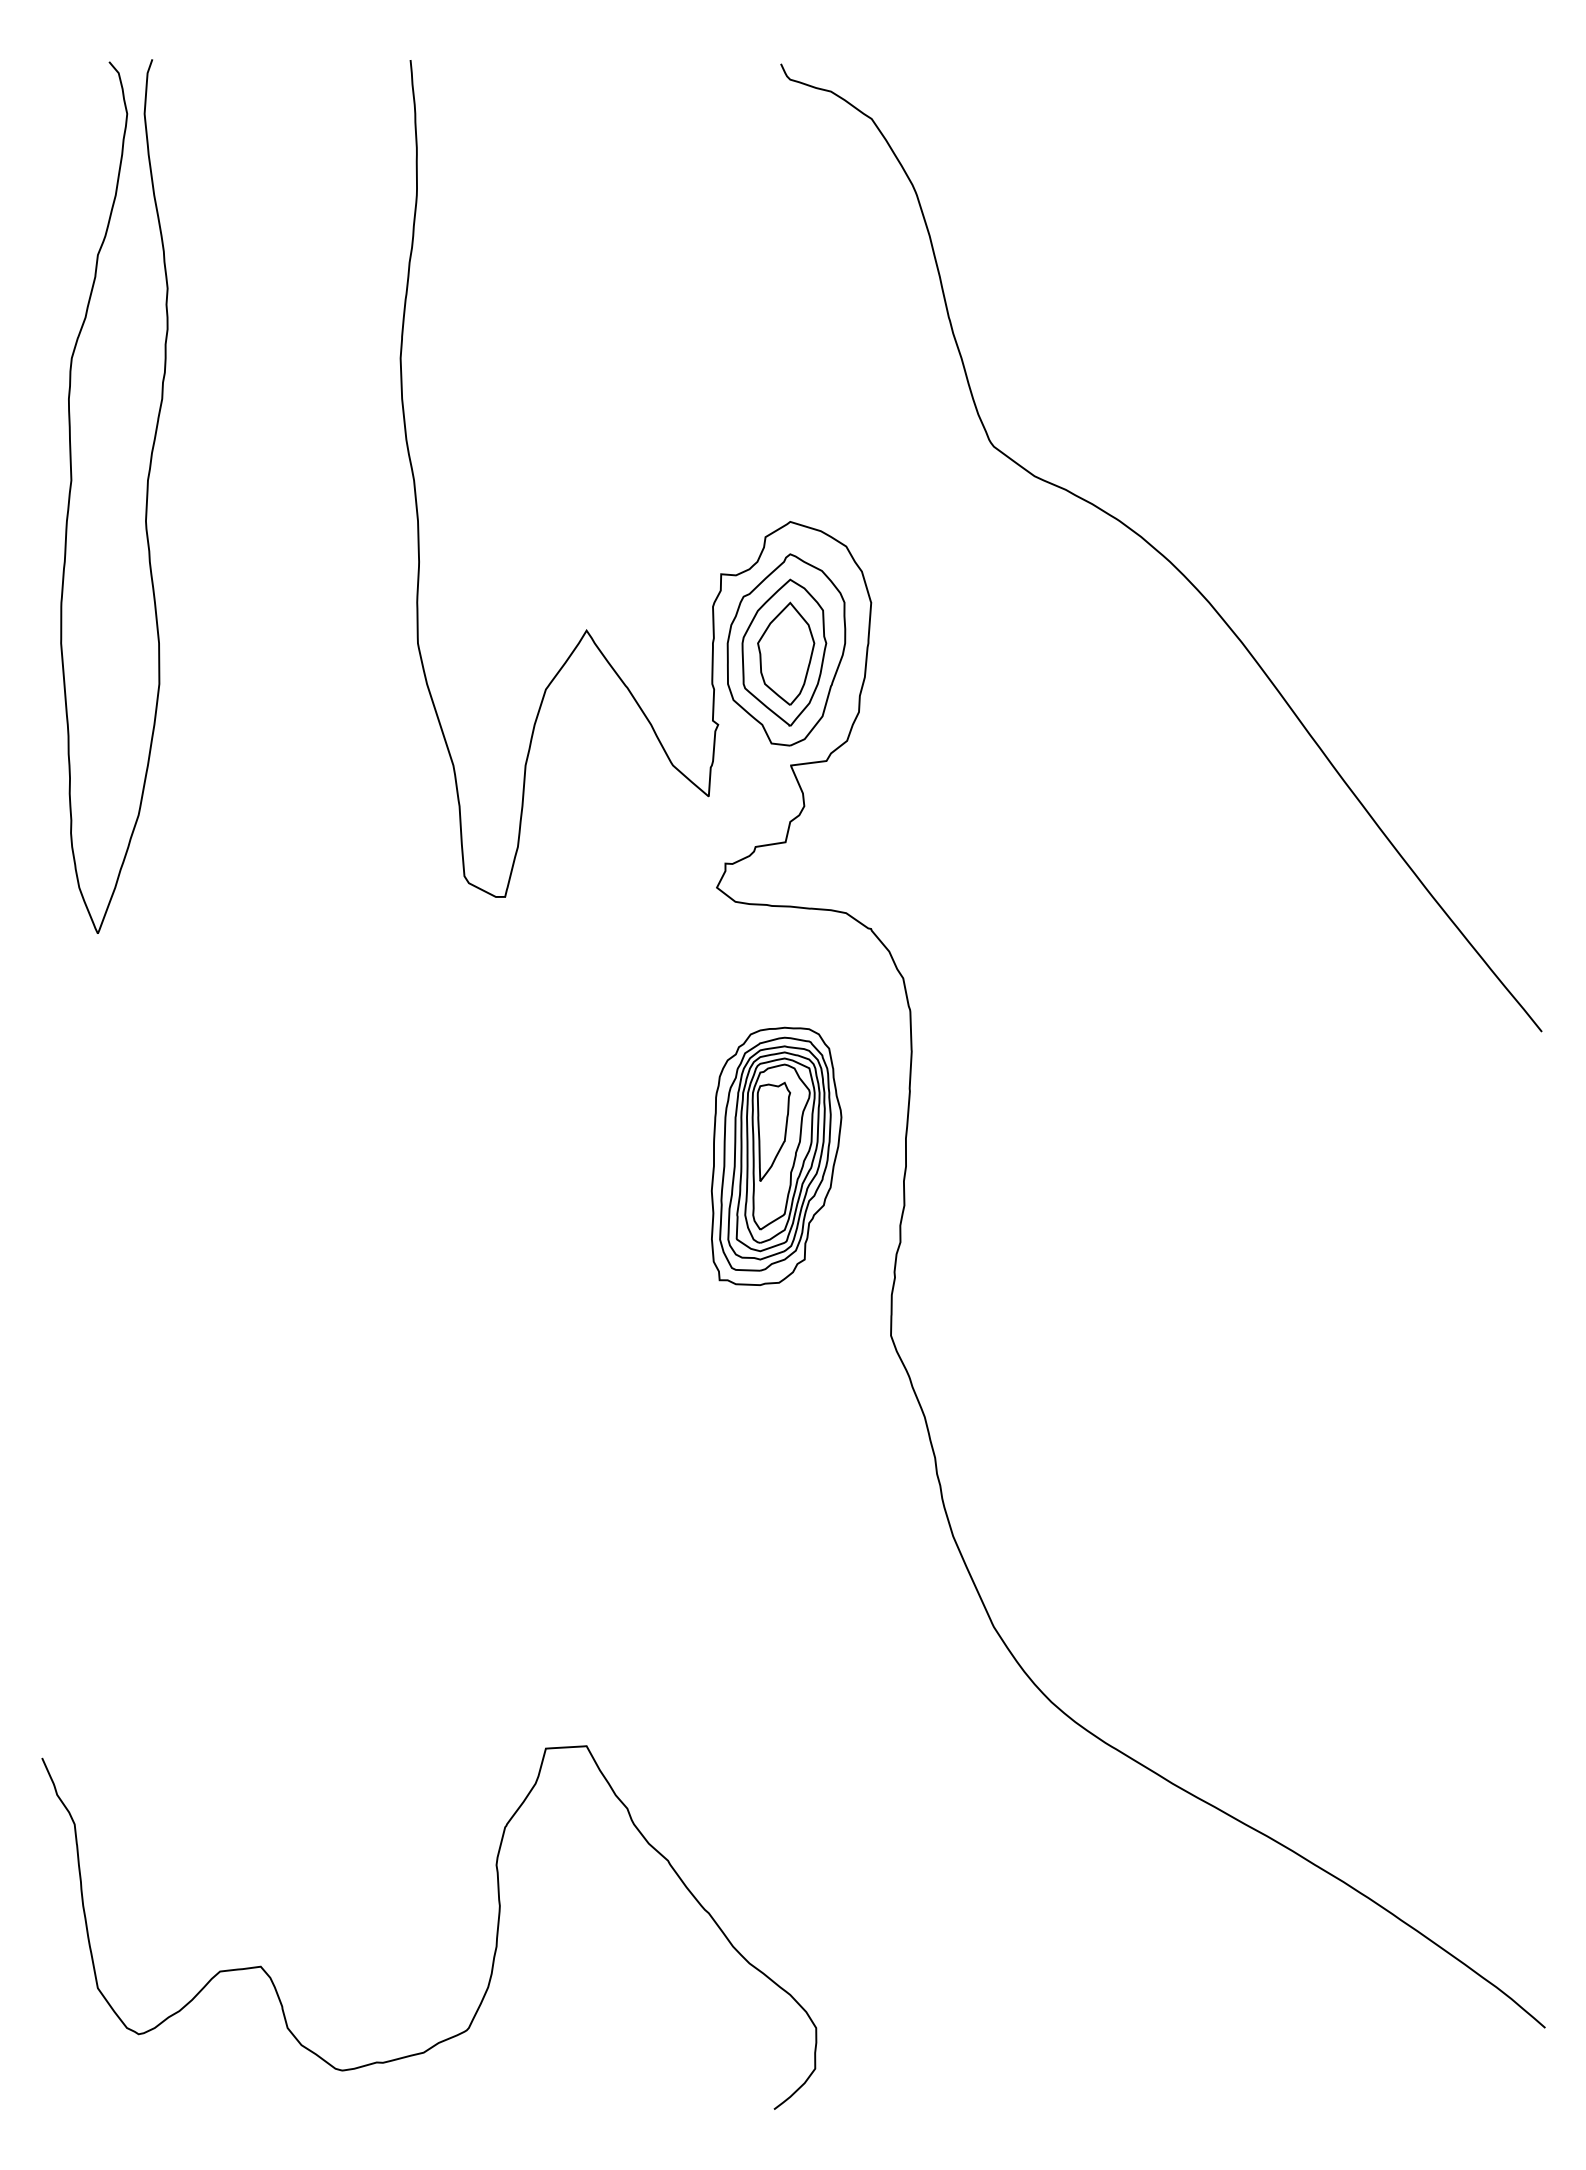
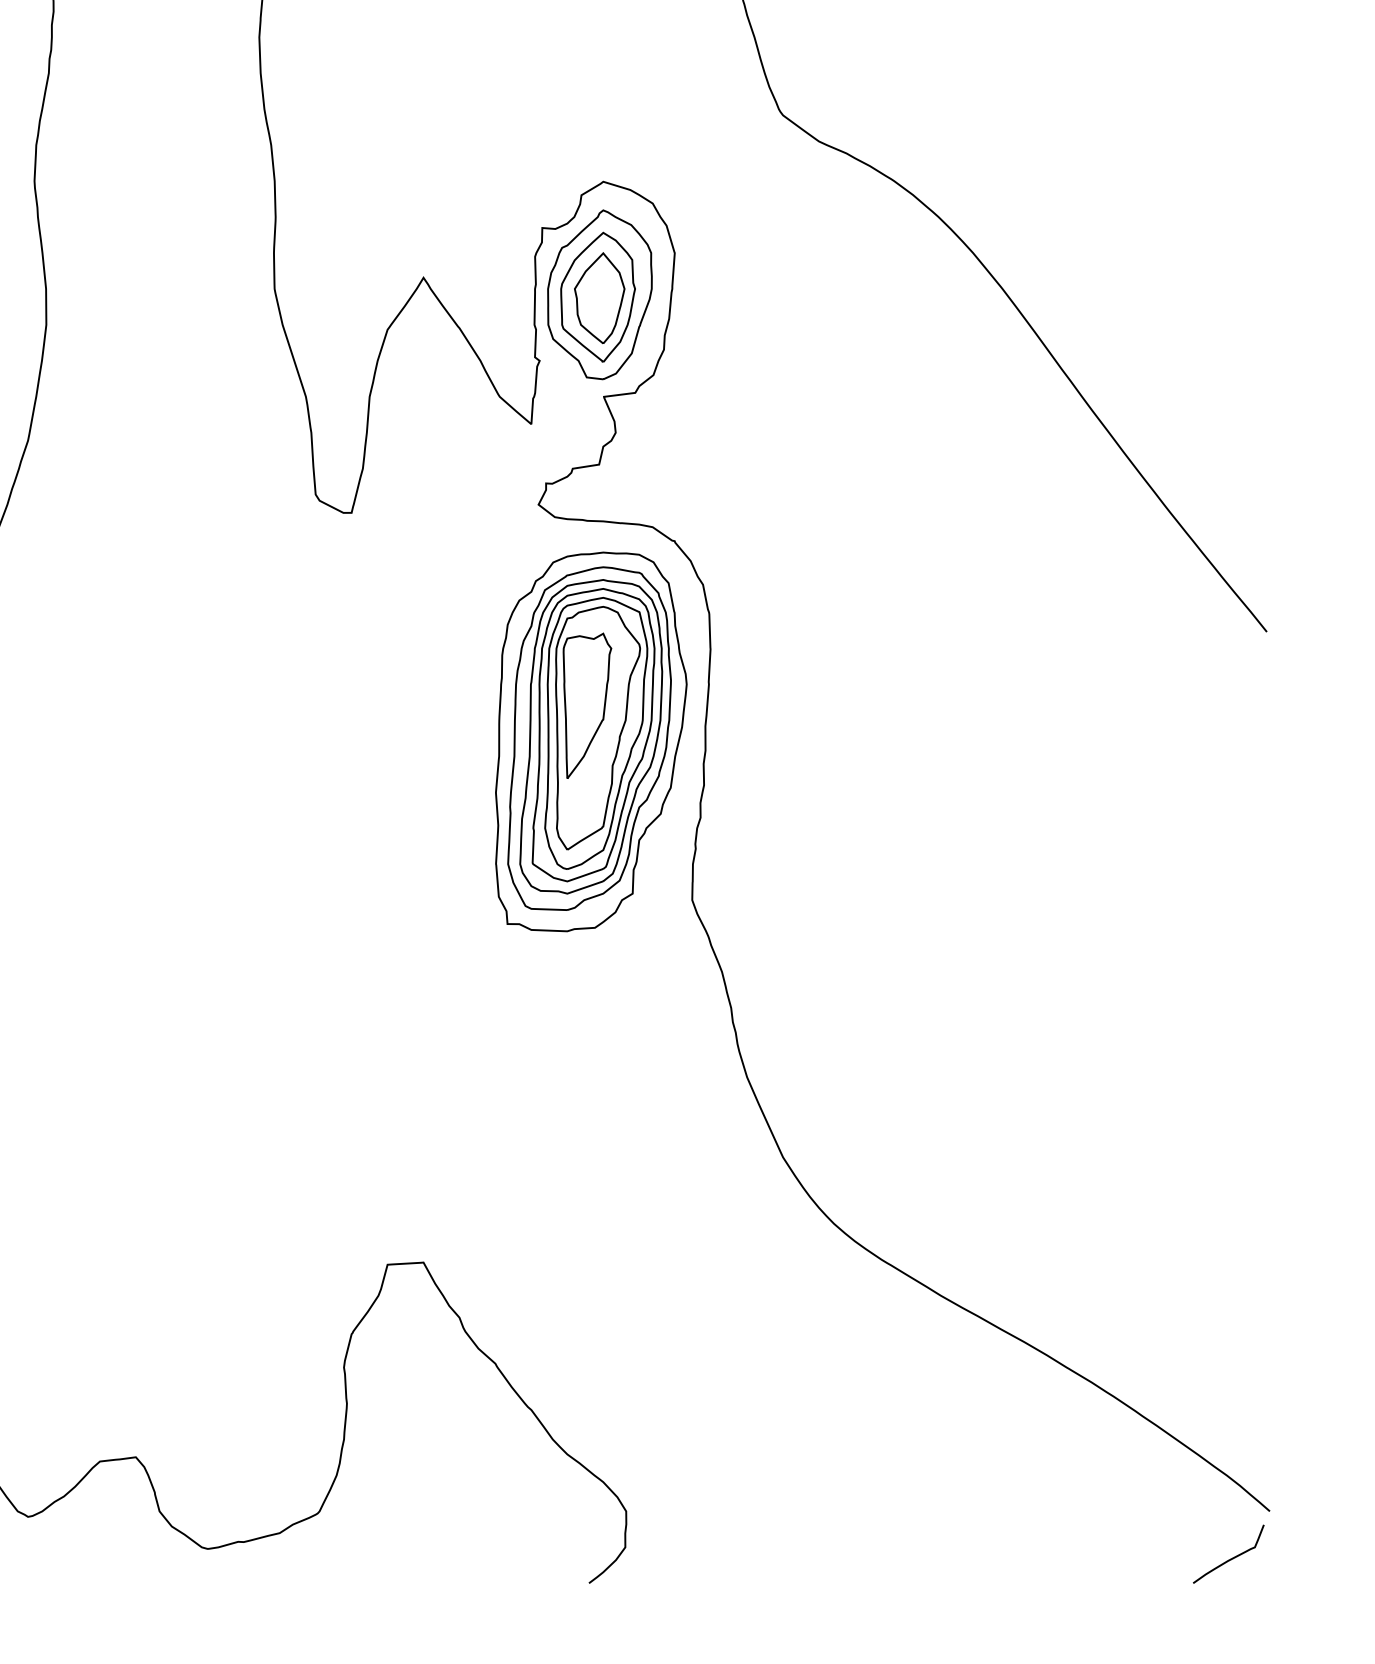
part: (776, 1156) -> (591, 742), size x1.67
curve: (1500, 2081) -> (1230, 1558), added

